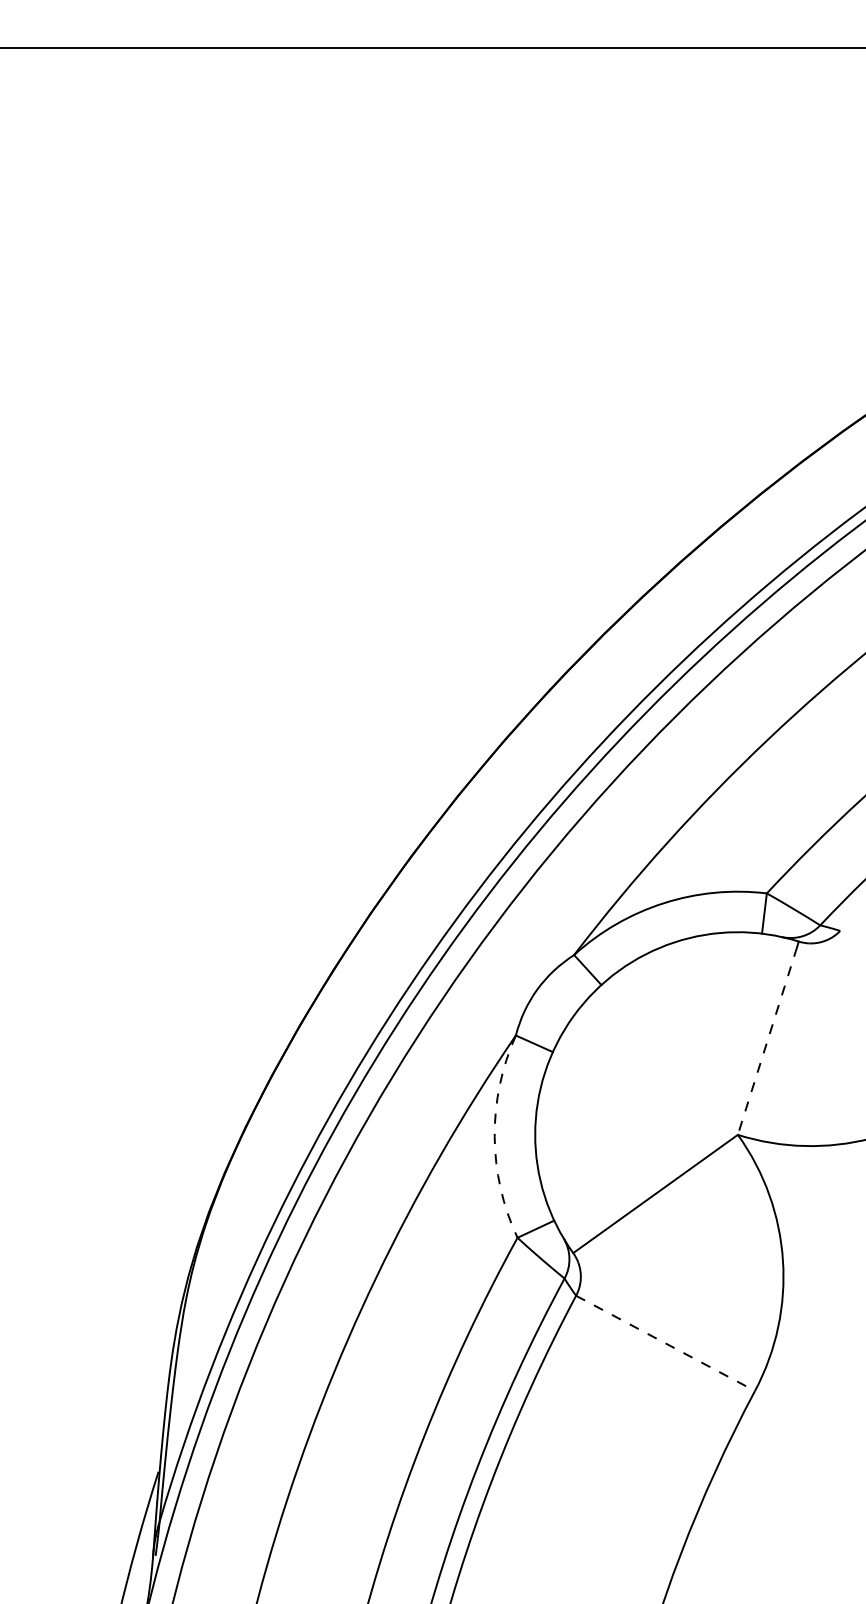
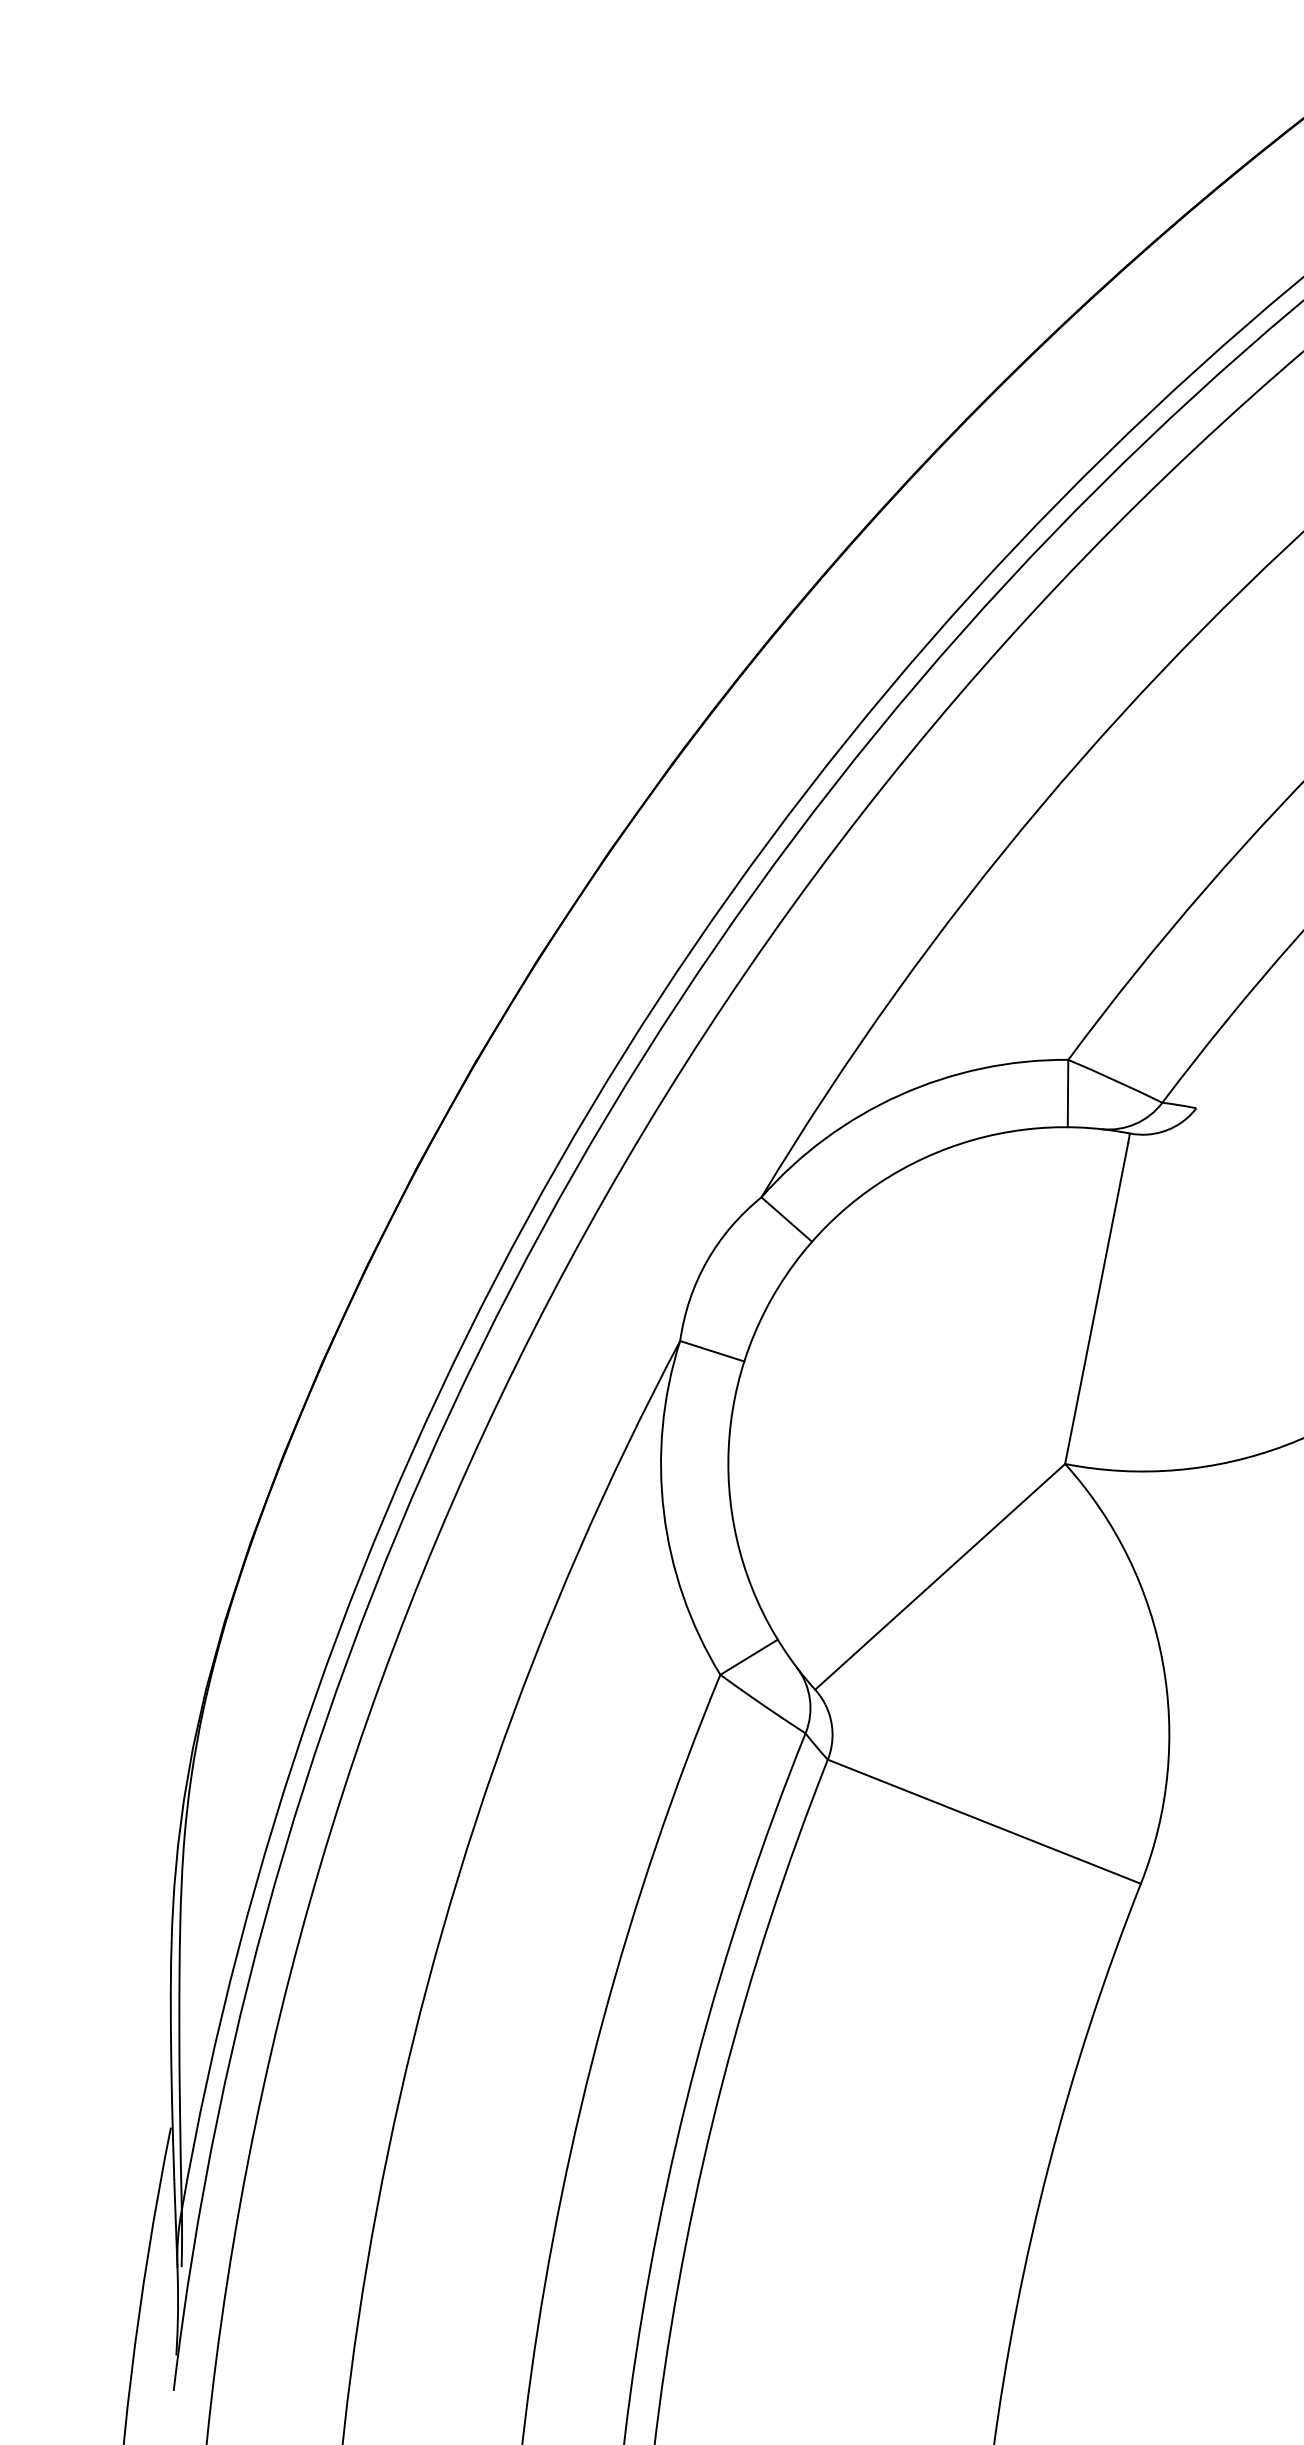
line: (767, 1041) -> (1096, 1304), dashed -> solid
arc: (494, 1136) -> (663, 1511), dashed -> solid
line: (666, 1343) -> (985, 1821), dashed -> solid

